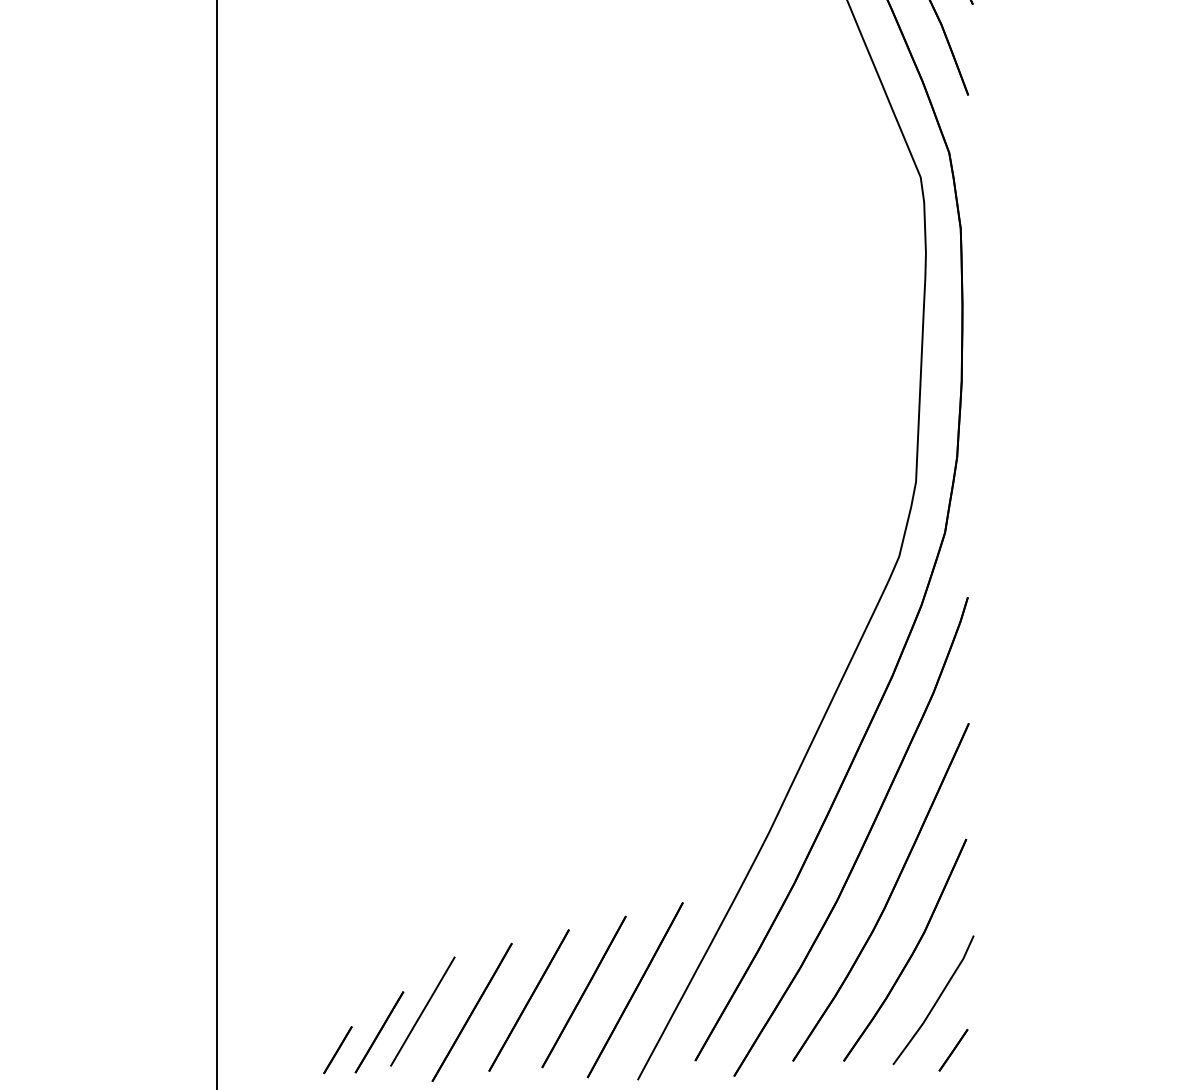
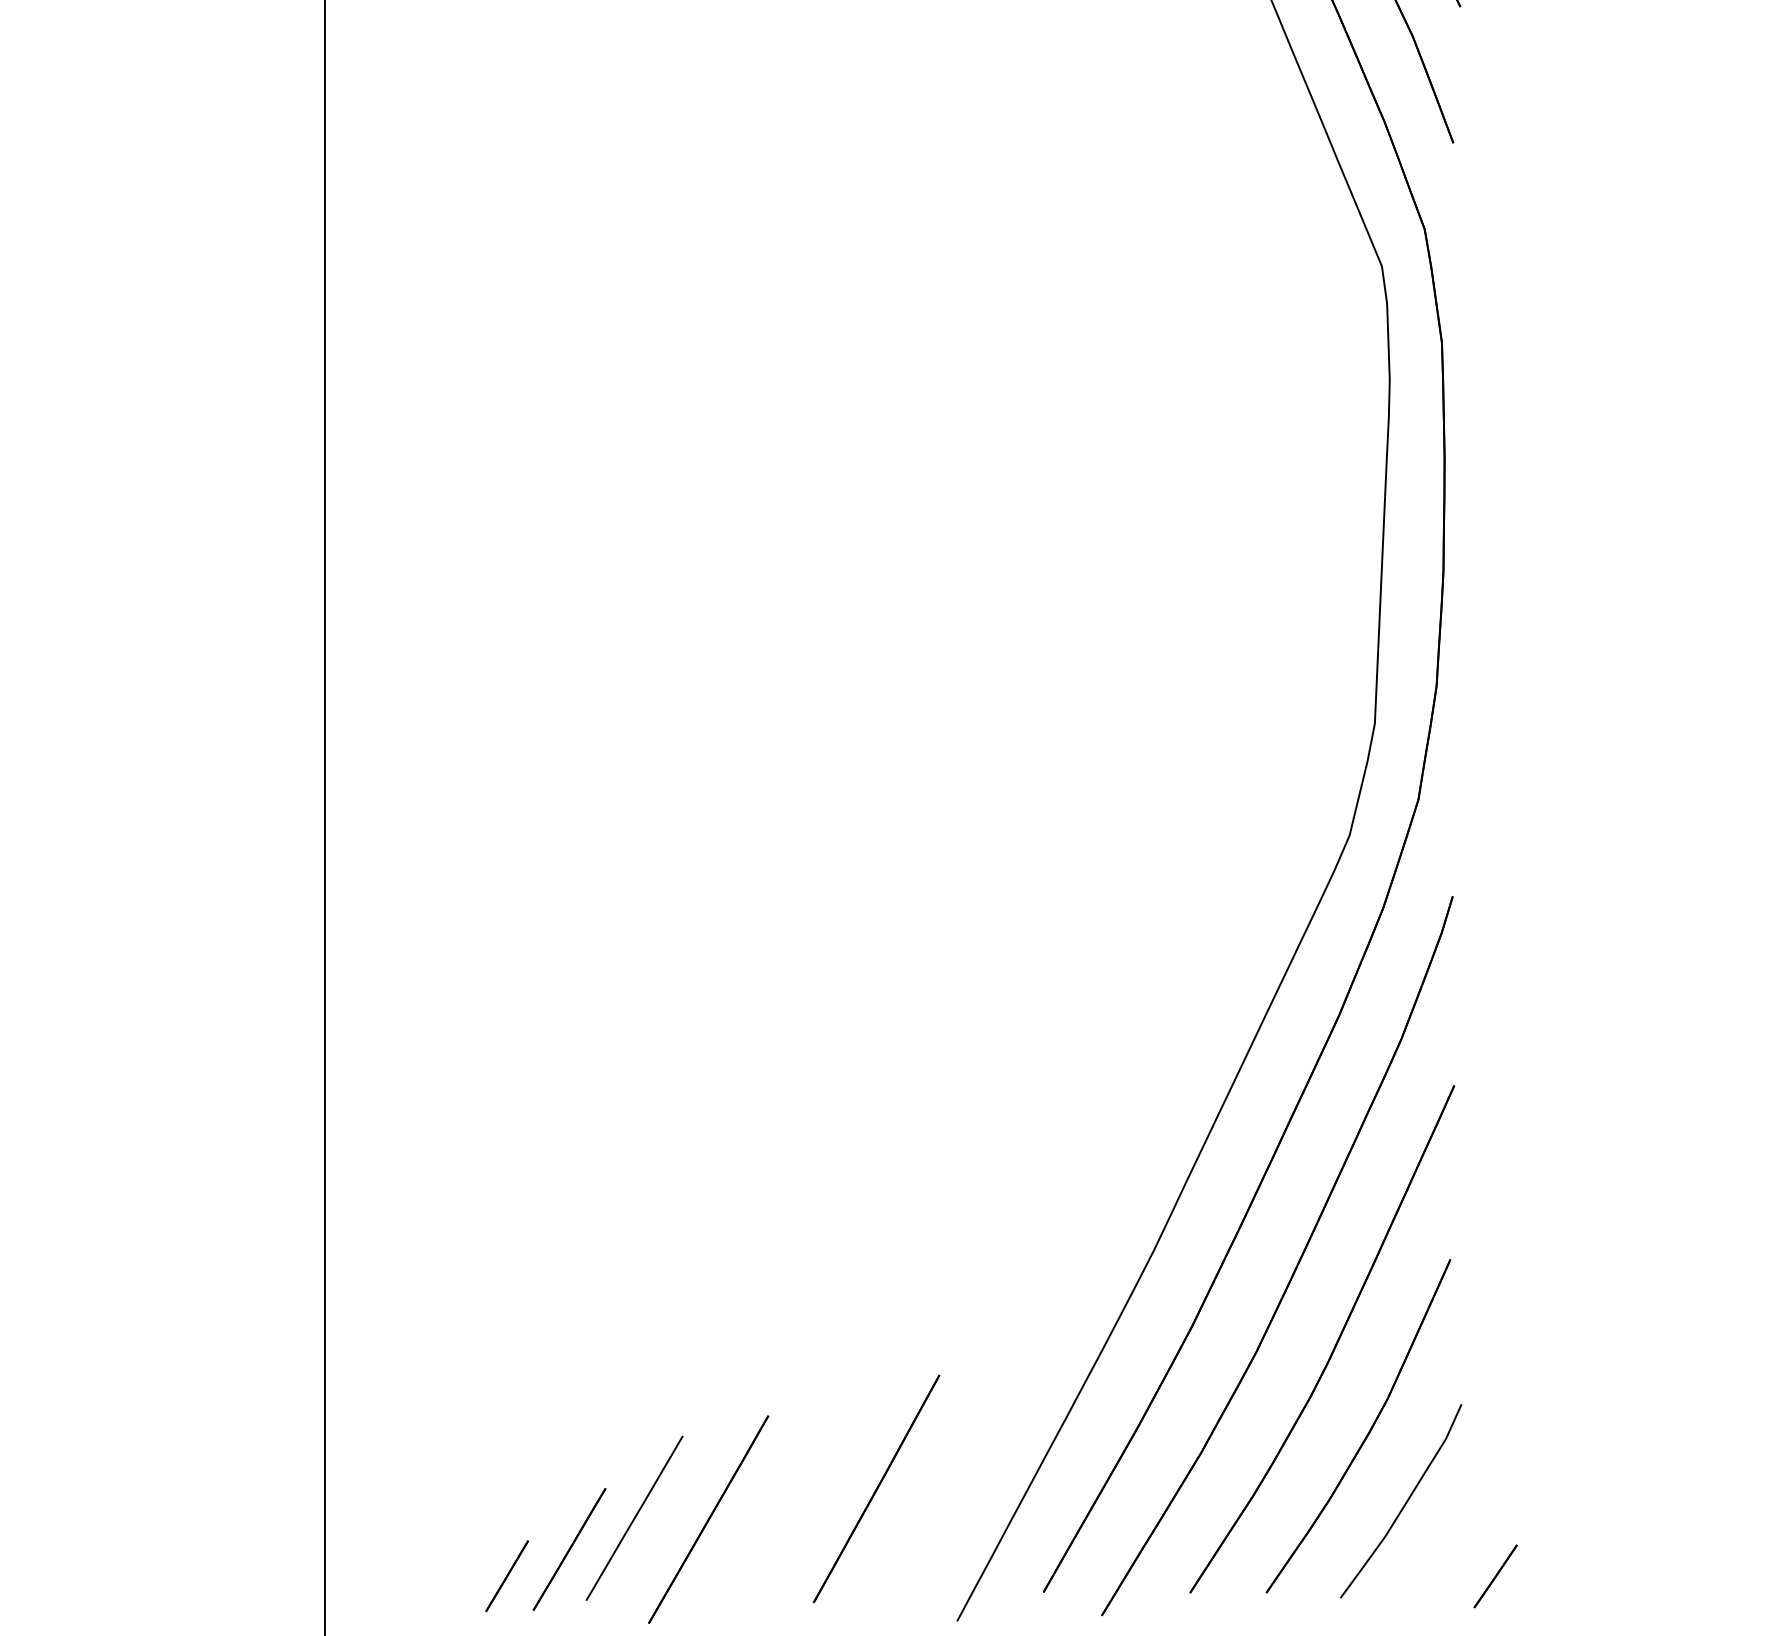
line: (634, 990) -> (952, 1486), removed
line: (528, 1000) -> (793, 1501), removed
line: (953, 1049) -> (1495, 1575), moved

